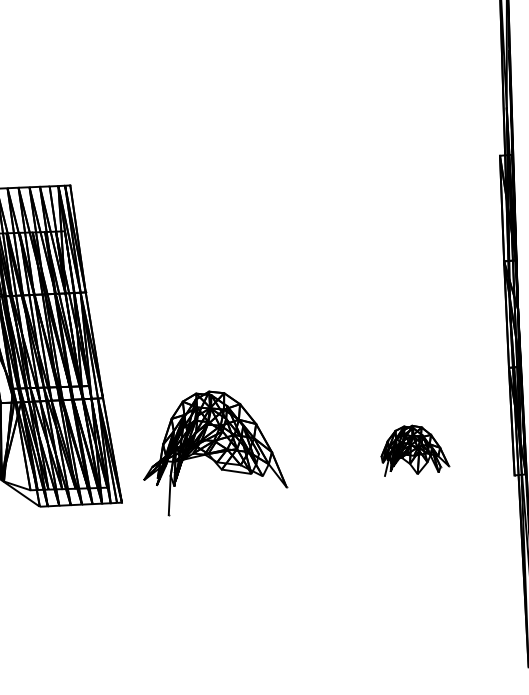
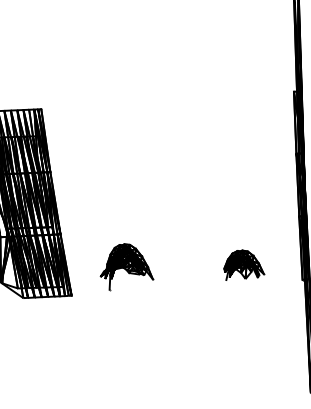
part: (215, 454) -> (126, 267), size x0.62

